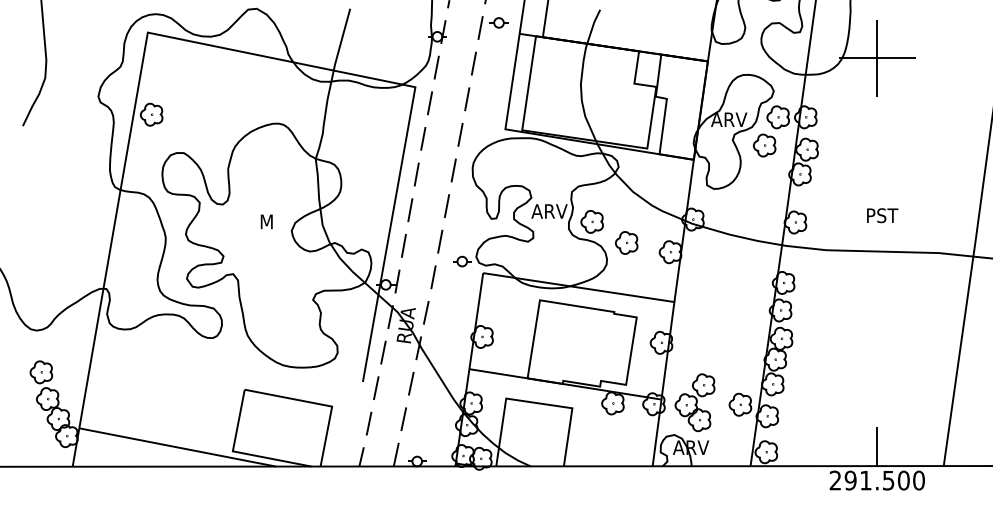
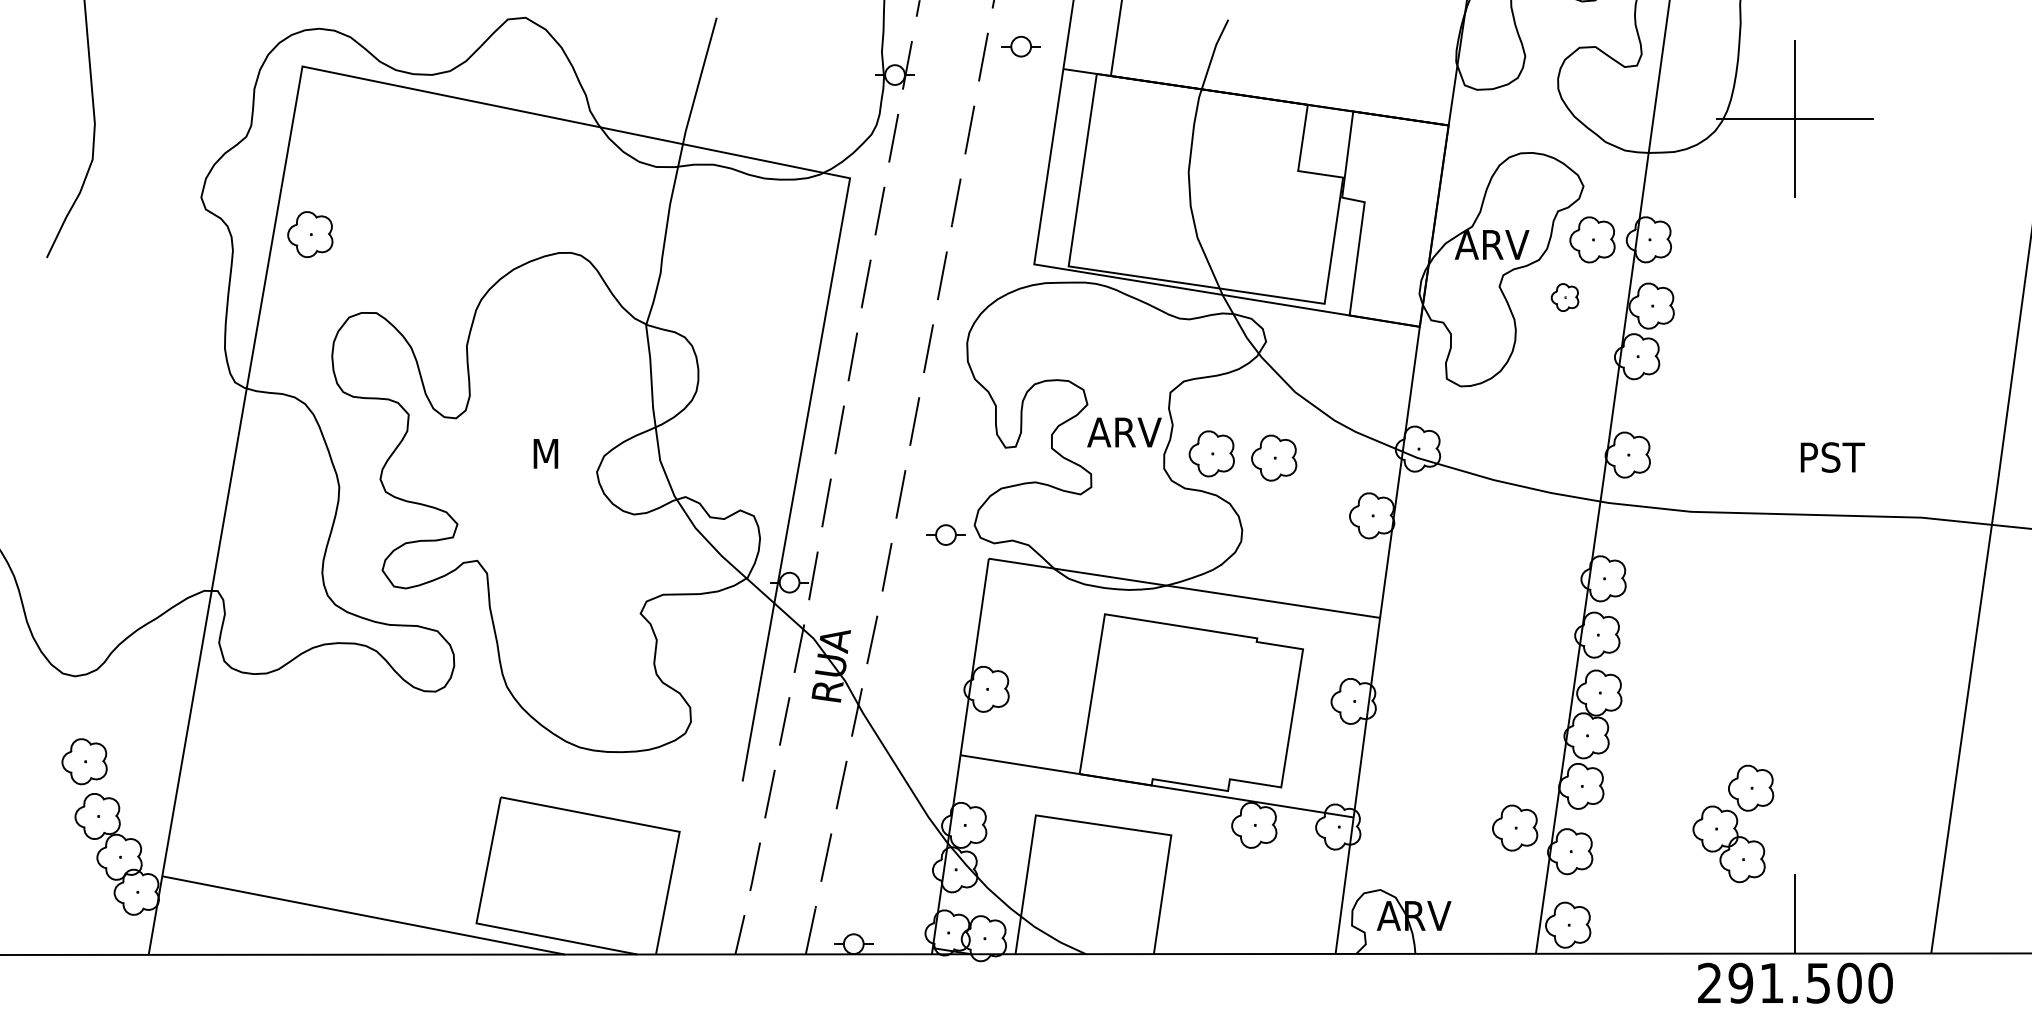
part: (764, 145) -> (1564, 297), size x0.6
text: (882, 215) -> (1832, 457), moved
part: (626, 242) -> (1273, 457), moved
part: (694, 402) -> (1732, 823), moved

